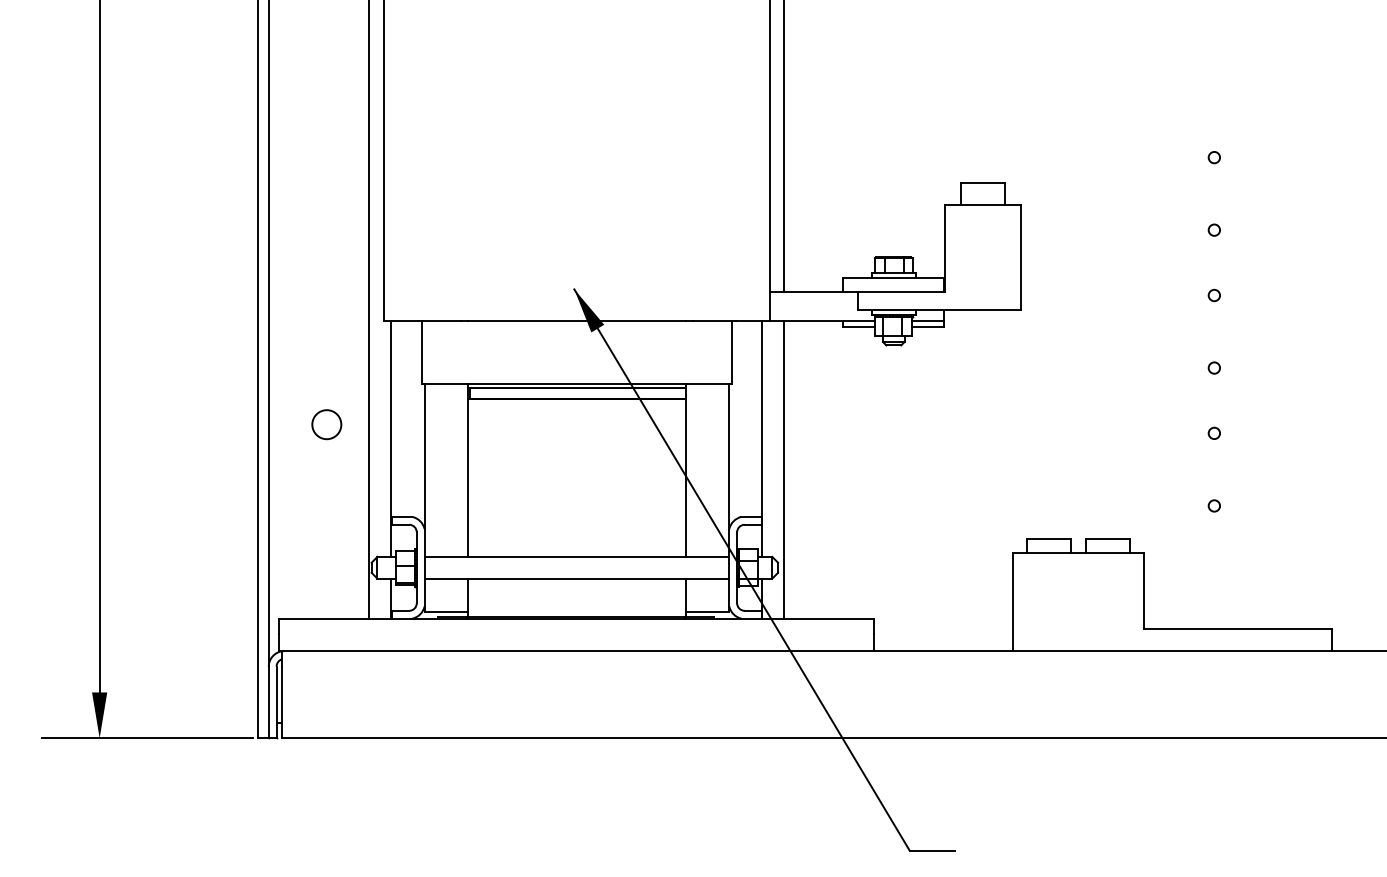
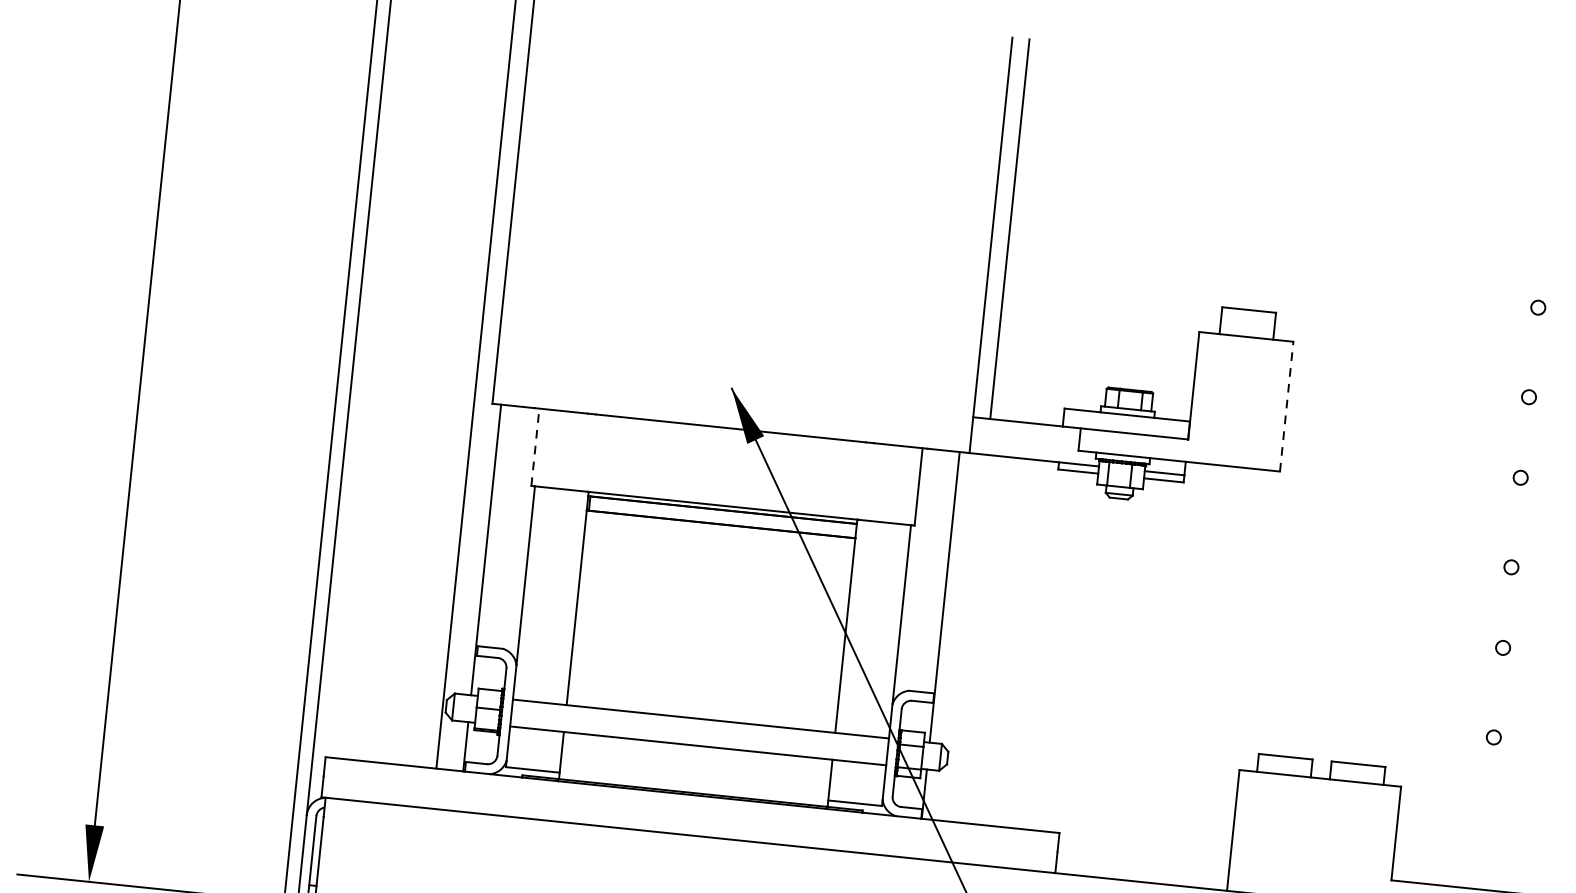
line: (1020, 257) -> (1286, 406), solid -> dashed
line: (421, 352) -> (535, 447), solid -> dashed
circle: (326, 424) -> (408, 523), removed
line: (784, 469) -> (968, 637), removed

